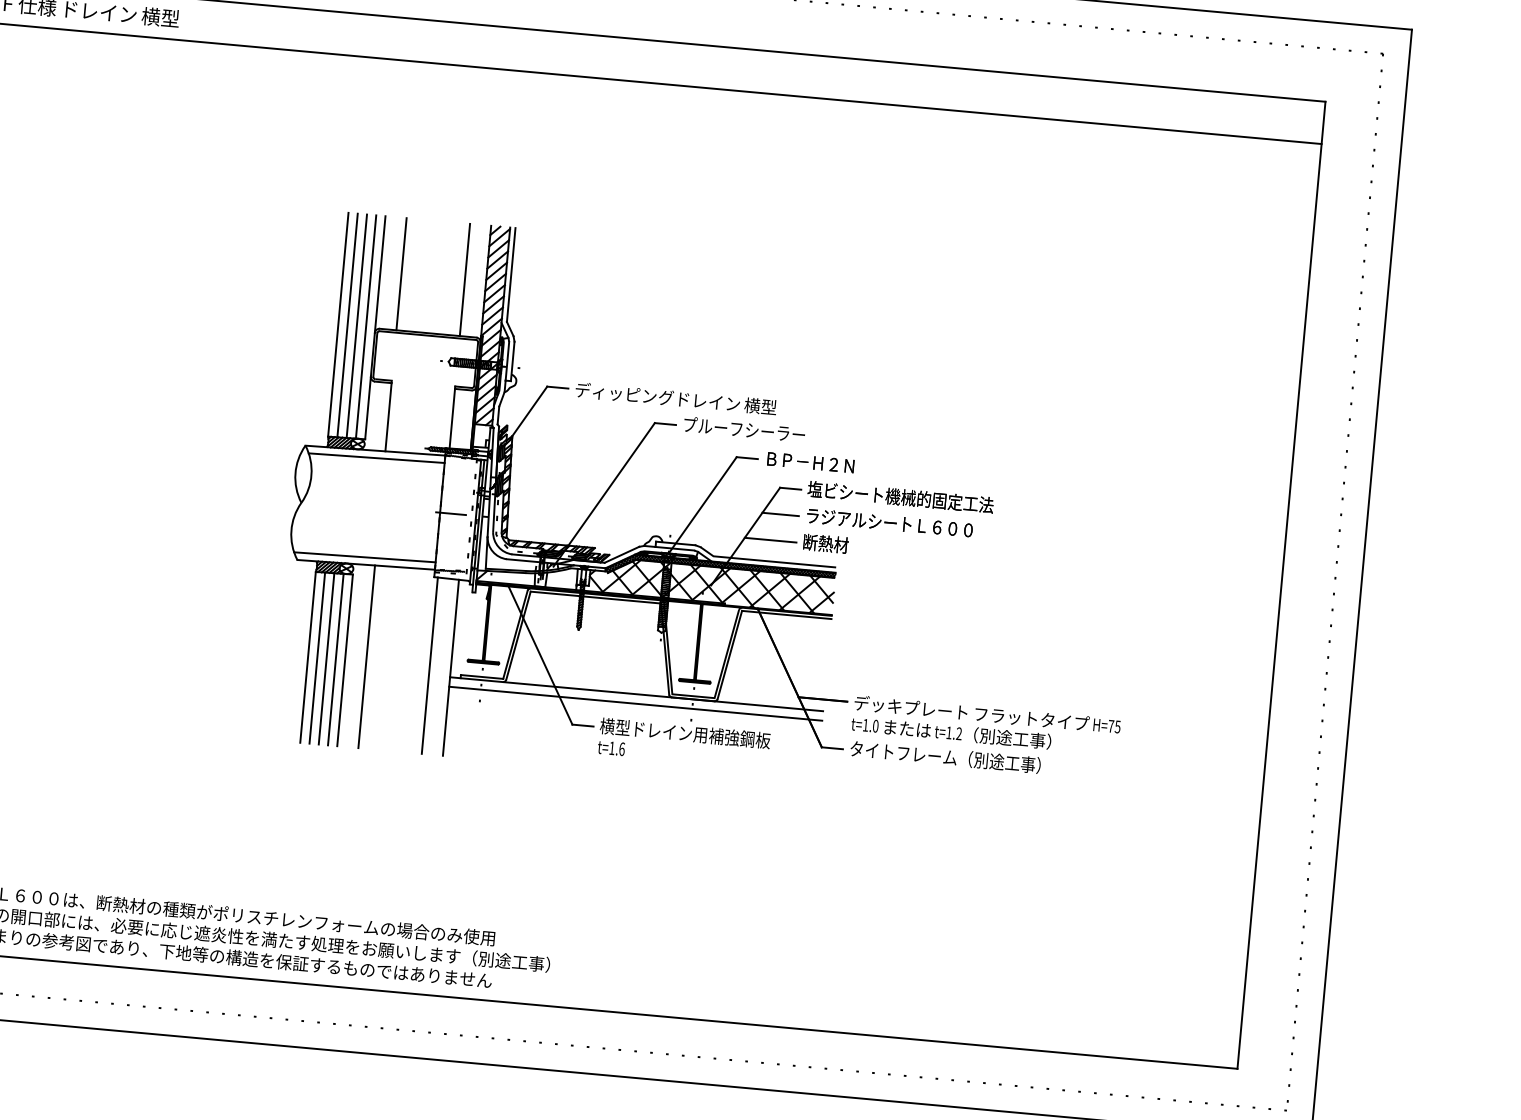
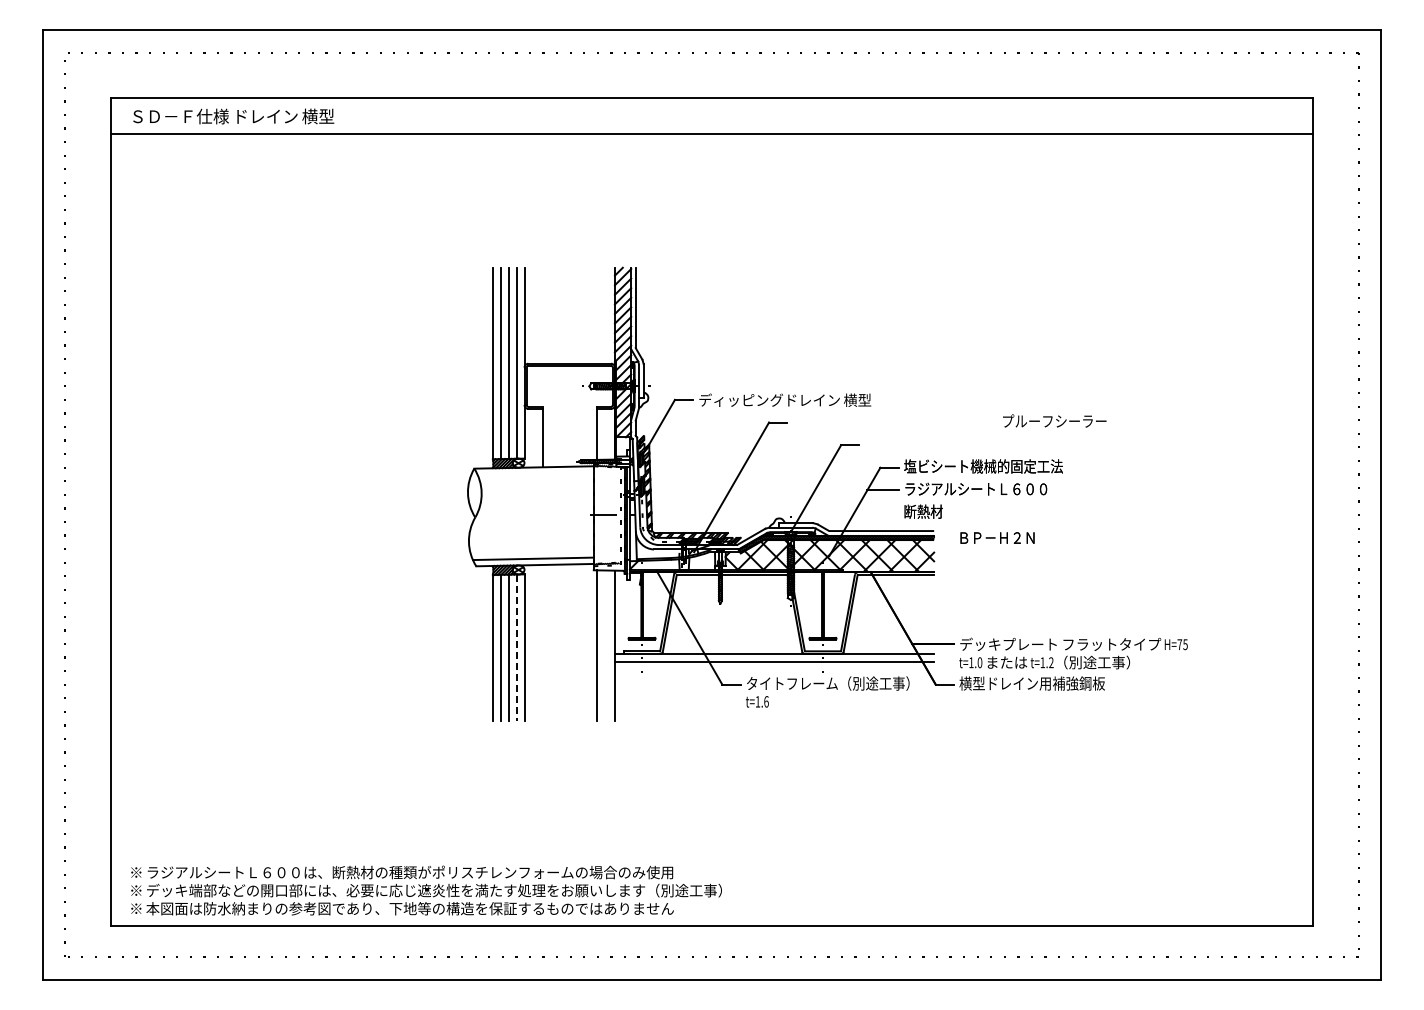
line: (401, 273) -> (542, 315), removed
line: (464, 279) -> (596, 315), removed
text: (744, 428) -> (1054, 420), moved
line: (376, 457) -> (535, 473), removed
text: (810, 462) -> (997, 537), moved
line: (770, 539) -> (876, 512), removed
line: (366, 656) -> (542, 642), removed
line: (335, 660) -> (516, 648), solid -> dashed
text: (695, 734) -> (827, 683), 横型ドレイン用補強鋼板 -> タイトフレーム（別途工事）
text: (944, 756) -> (1040, 683), タイトフレーム（別途工事） -> 横型ドレイン用補強鋼板

